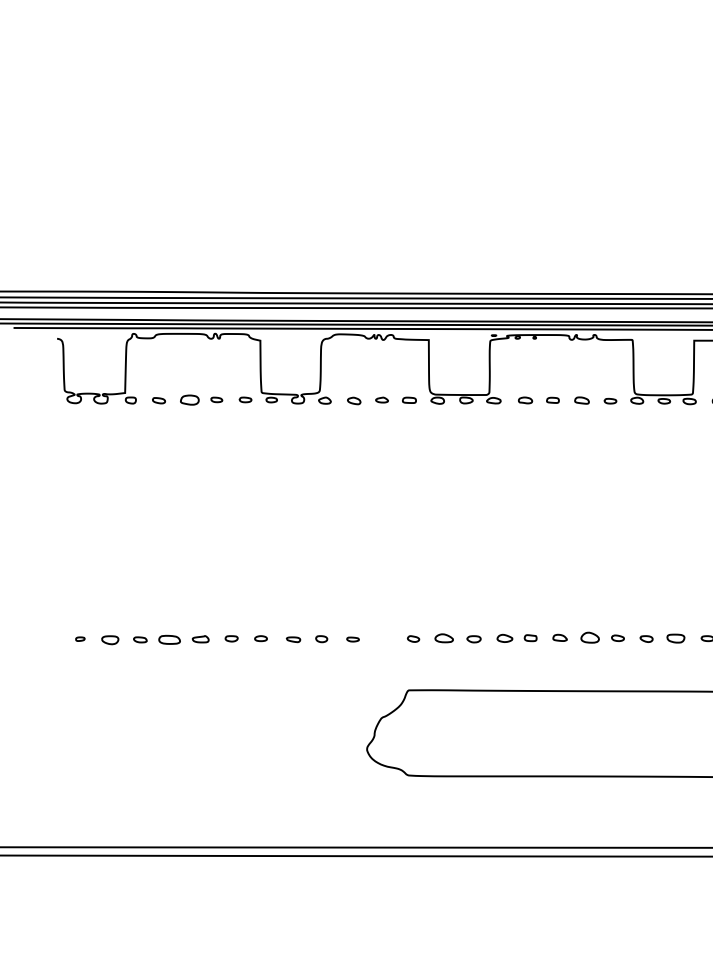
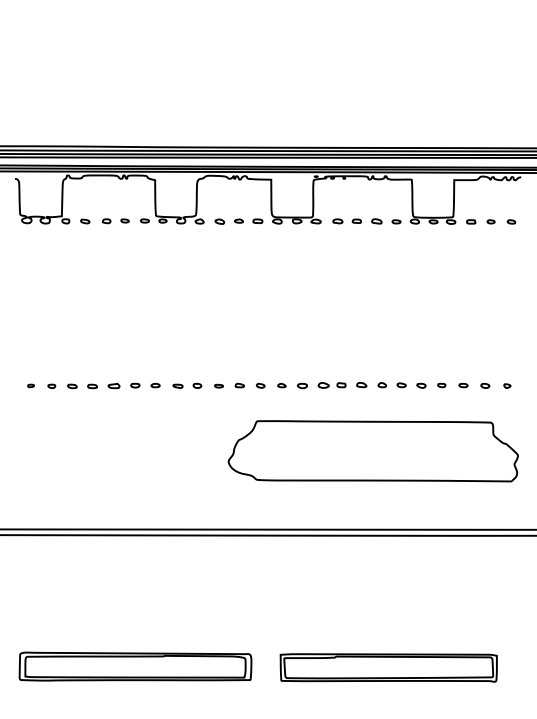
part: (189, 400) -> (106, 221), size x0.62
part: (110, 638) -> (51, 385), size x0.62
part: (382, 638) -> (239, 385), added
part: (443, 638) -> (281, 385), size x0.62
part: (588, 638) -> (381, 385), size x0.62
part: (675, 638) -> (441, 385), size x0.62
part: (169, 639) -> (92, 386), size x0.62

